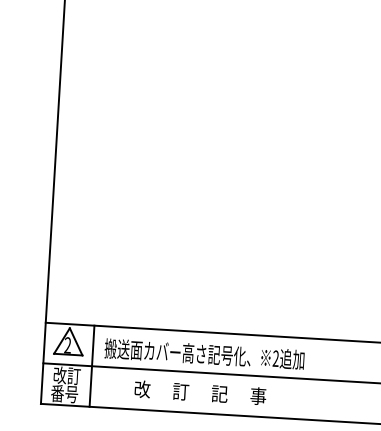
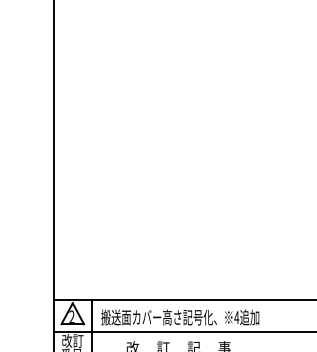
text: (275, 358) -> (236, 317), 2 -> 4

